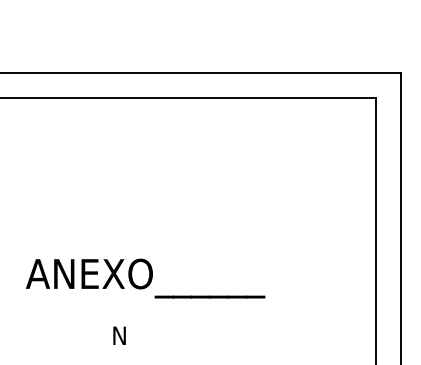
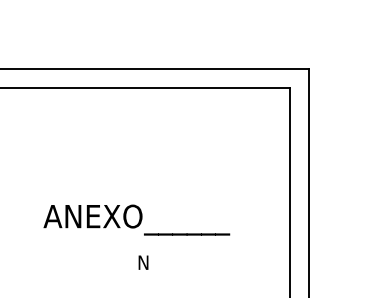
text: (145, 277) -> (136, 219), moved
text: (119, 335) -> (143, 262), moved

